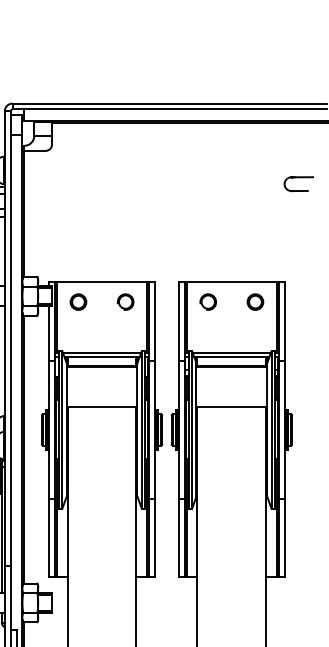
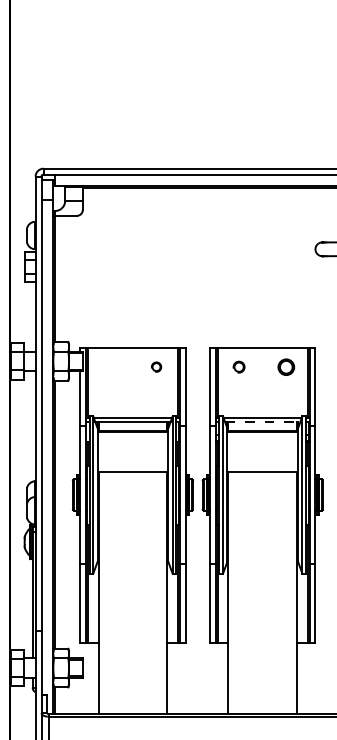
part: (78, 301) -> (109, 366), removed
part: (125, 301) -> (156, 366), size x0.6
part: (207, 301) -> (238, 366), size x0.7
line: (231, 357) -> (262, 422), solid -> dashed

